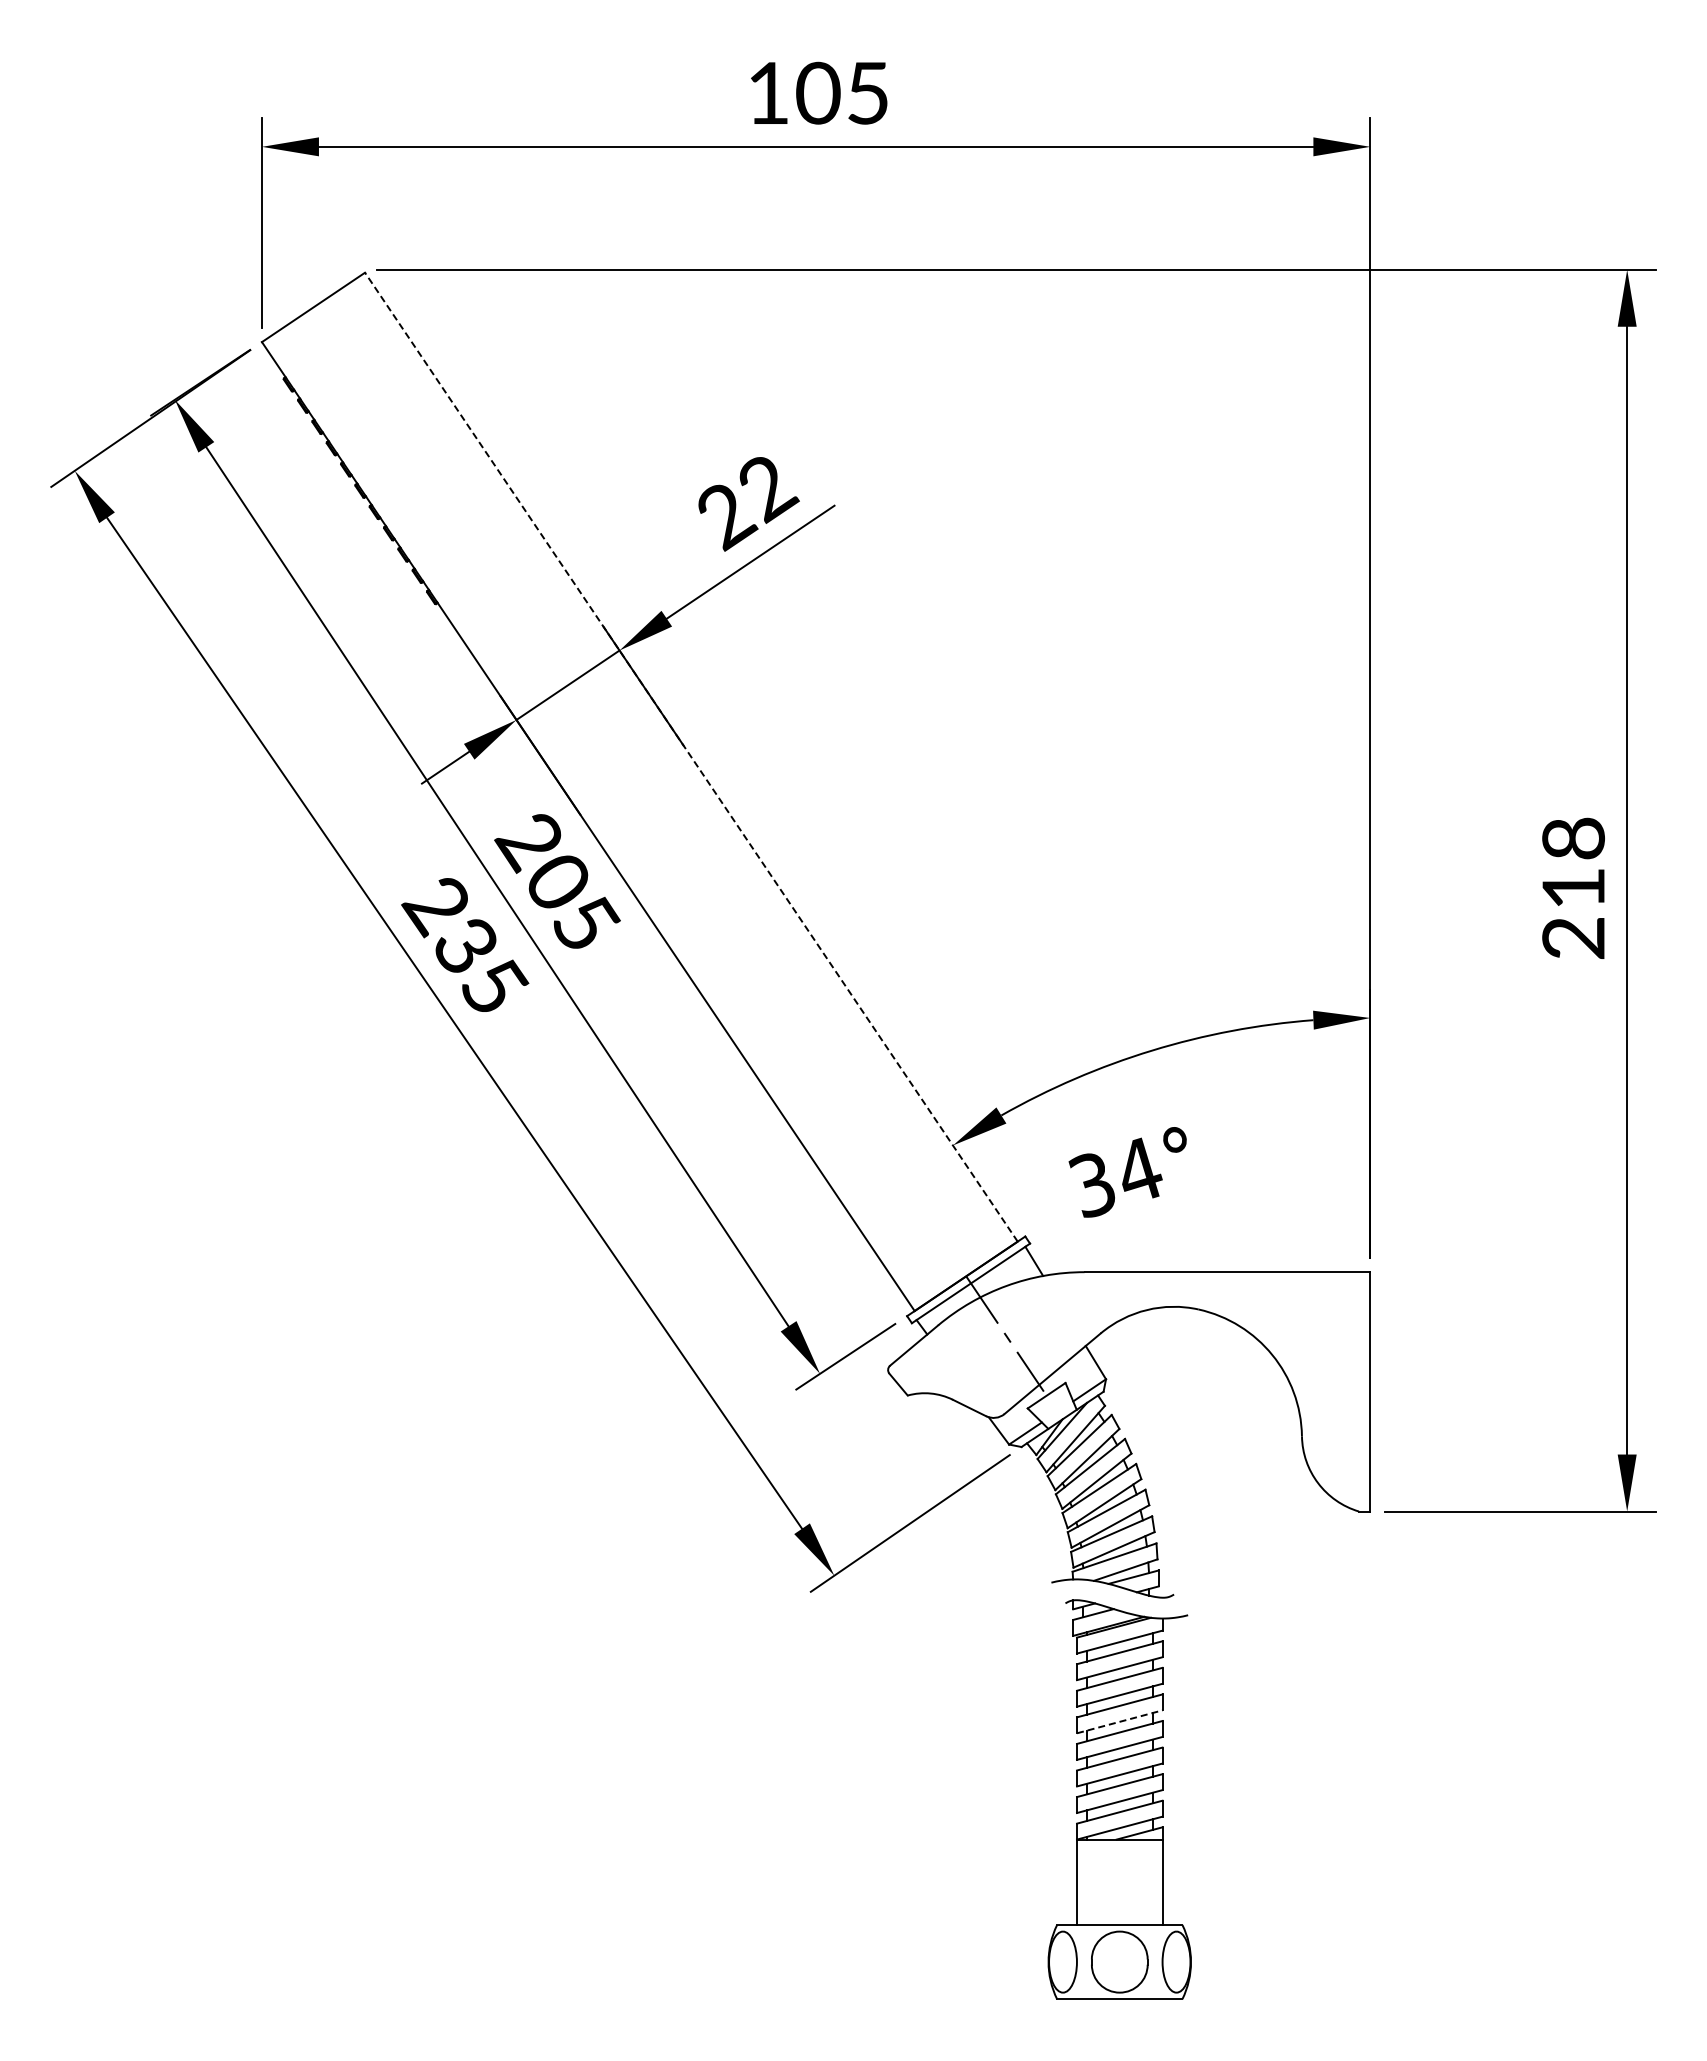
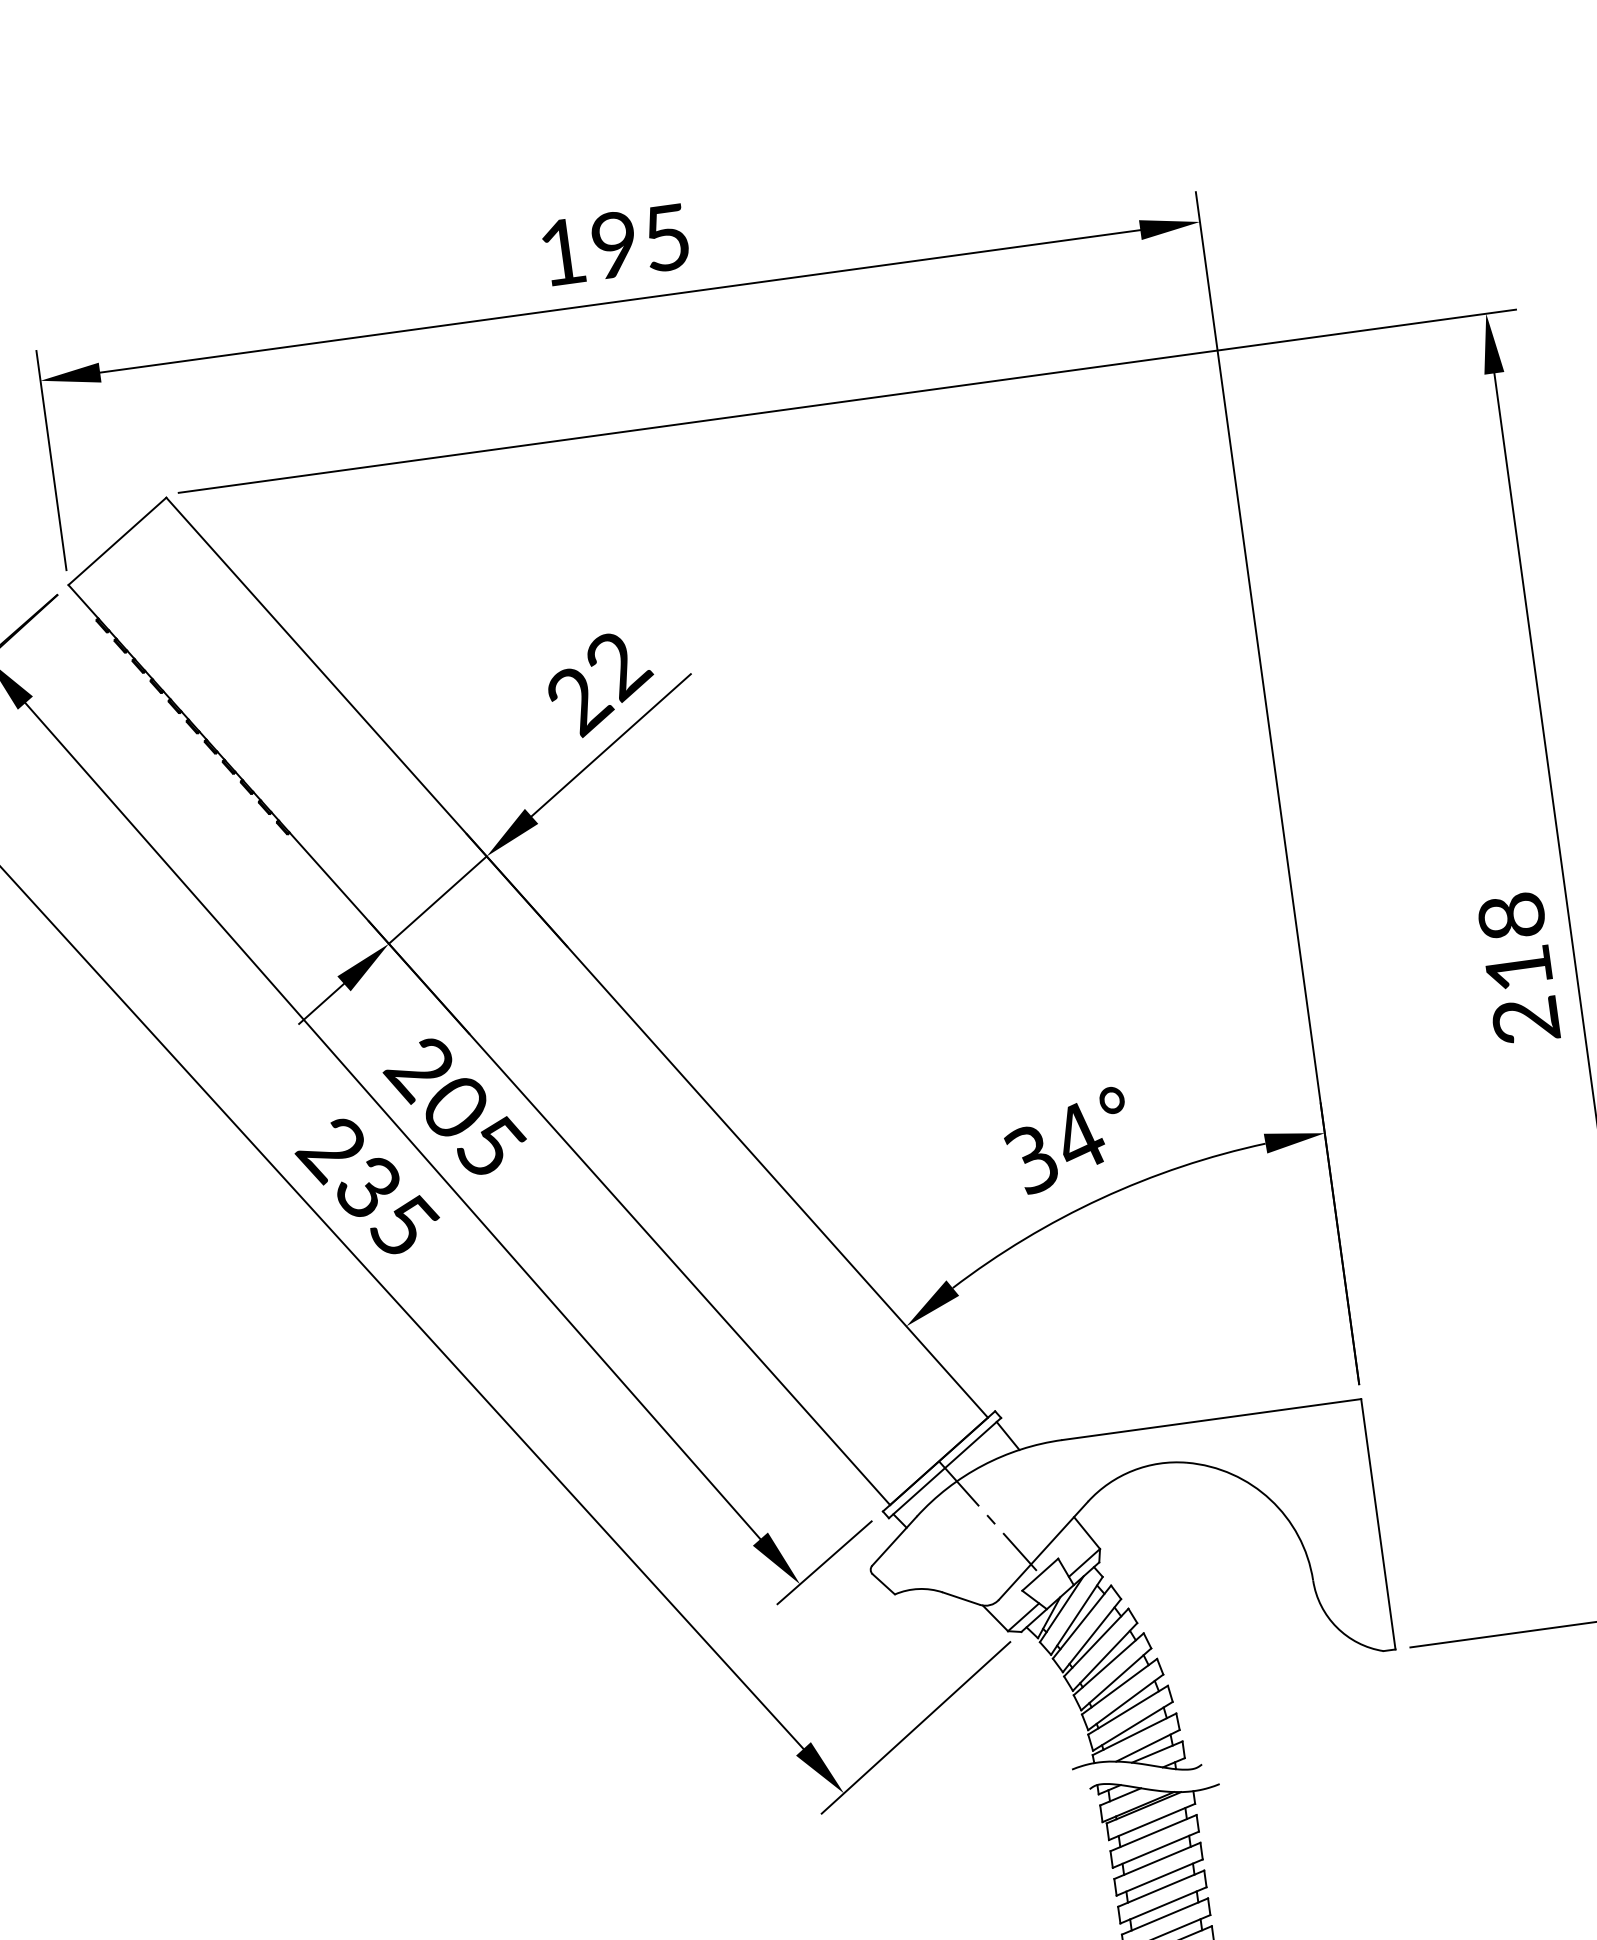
text: (818, 93) -> (615, 245), 105 -> 195
line: (691, 756) -> (577, 956), dashed -> solid
text: (1127, 1172) -> (1067, 1141), moved
line: (1120, 1721) -> (1164, 1904), dashed -> solid

